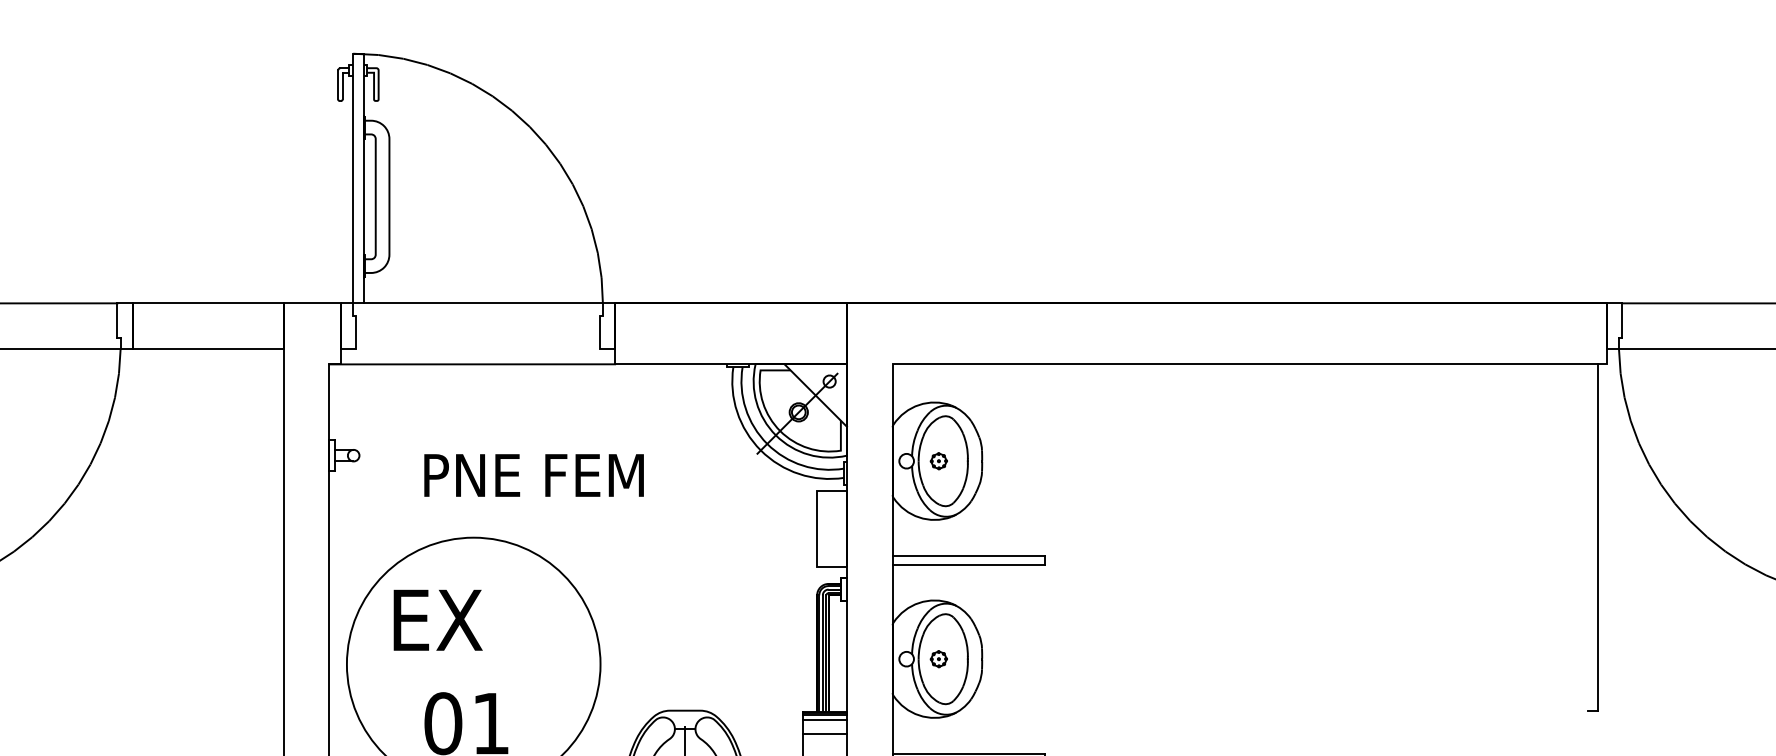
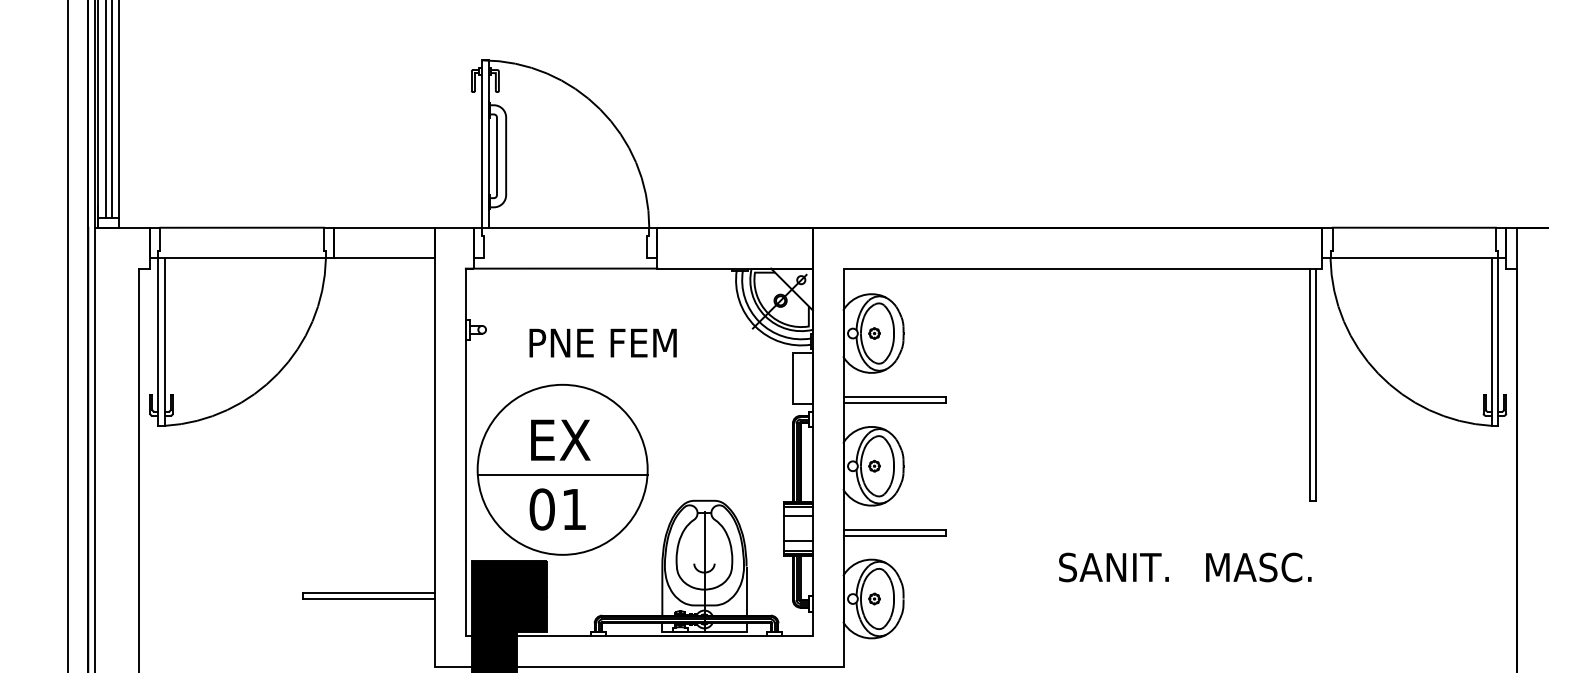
line: (1589, 537) -> (1310, 384), added
text: (437, 619) -> (560, 439), moved
line: (473, 672) -> (562, 475), added

